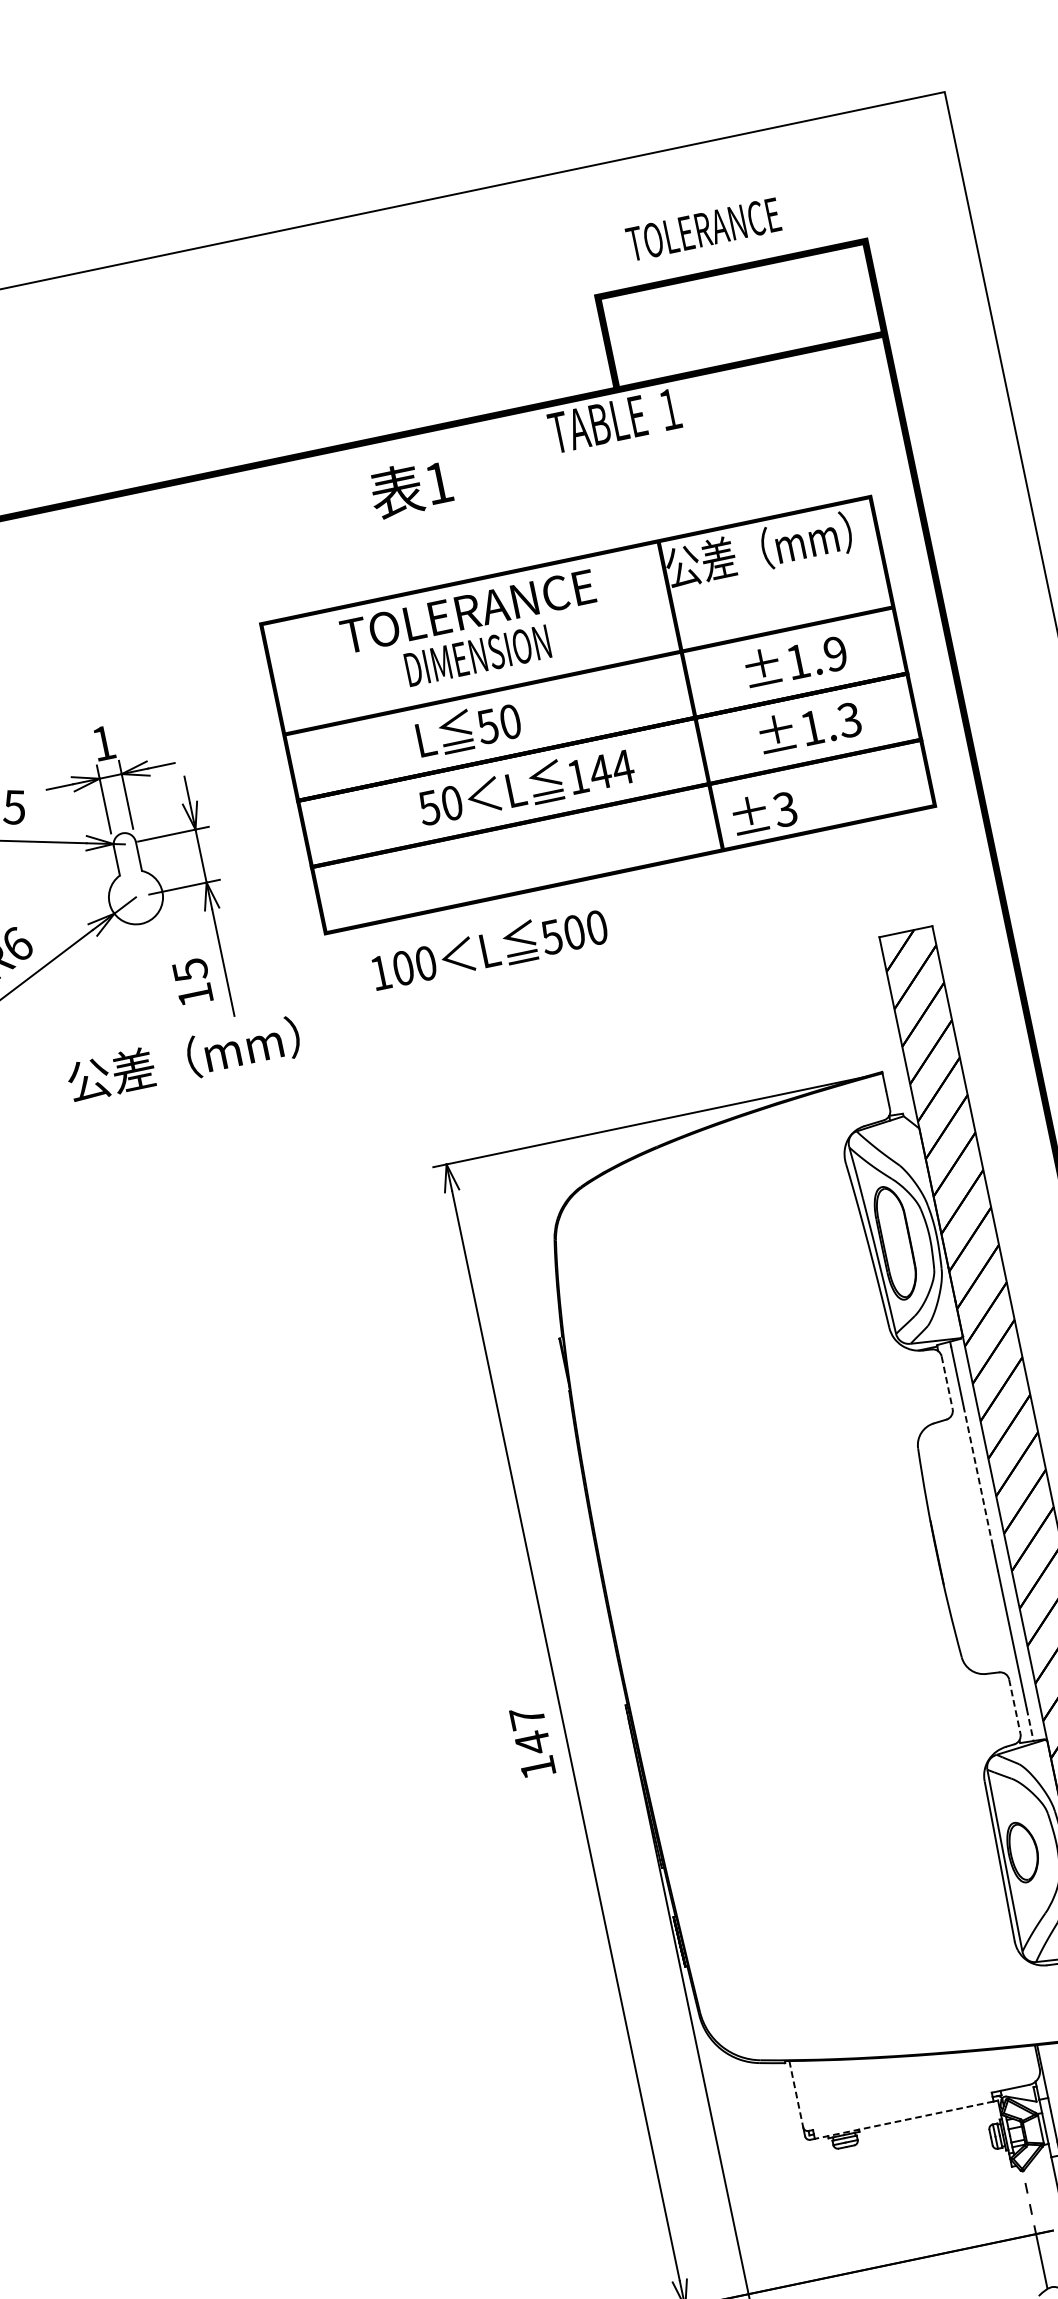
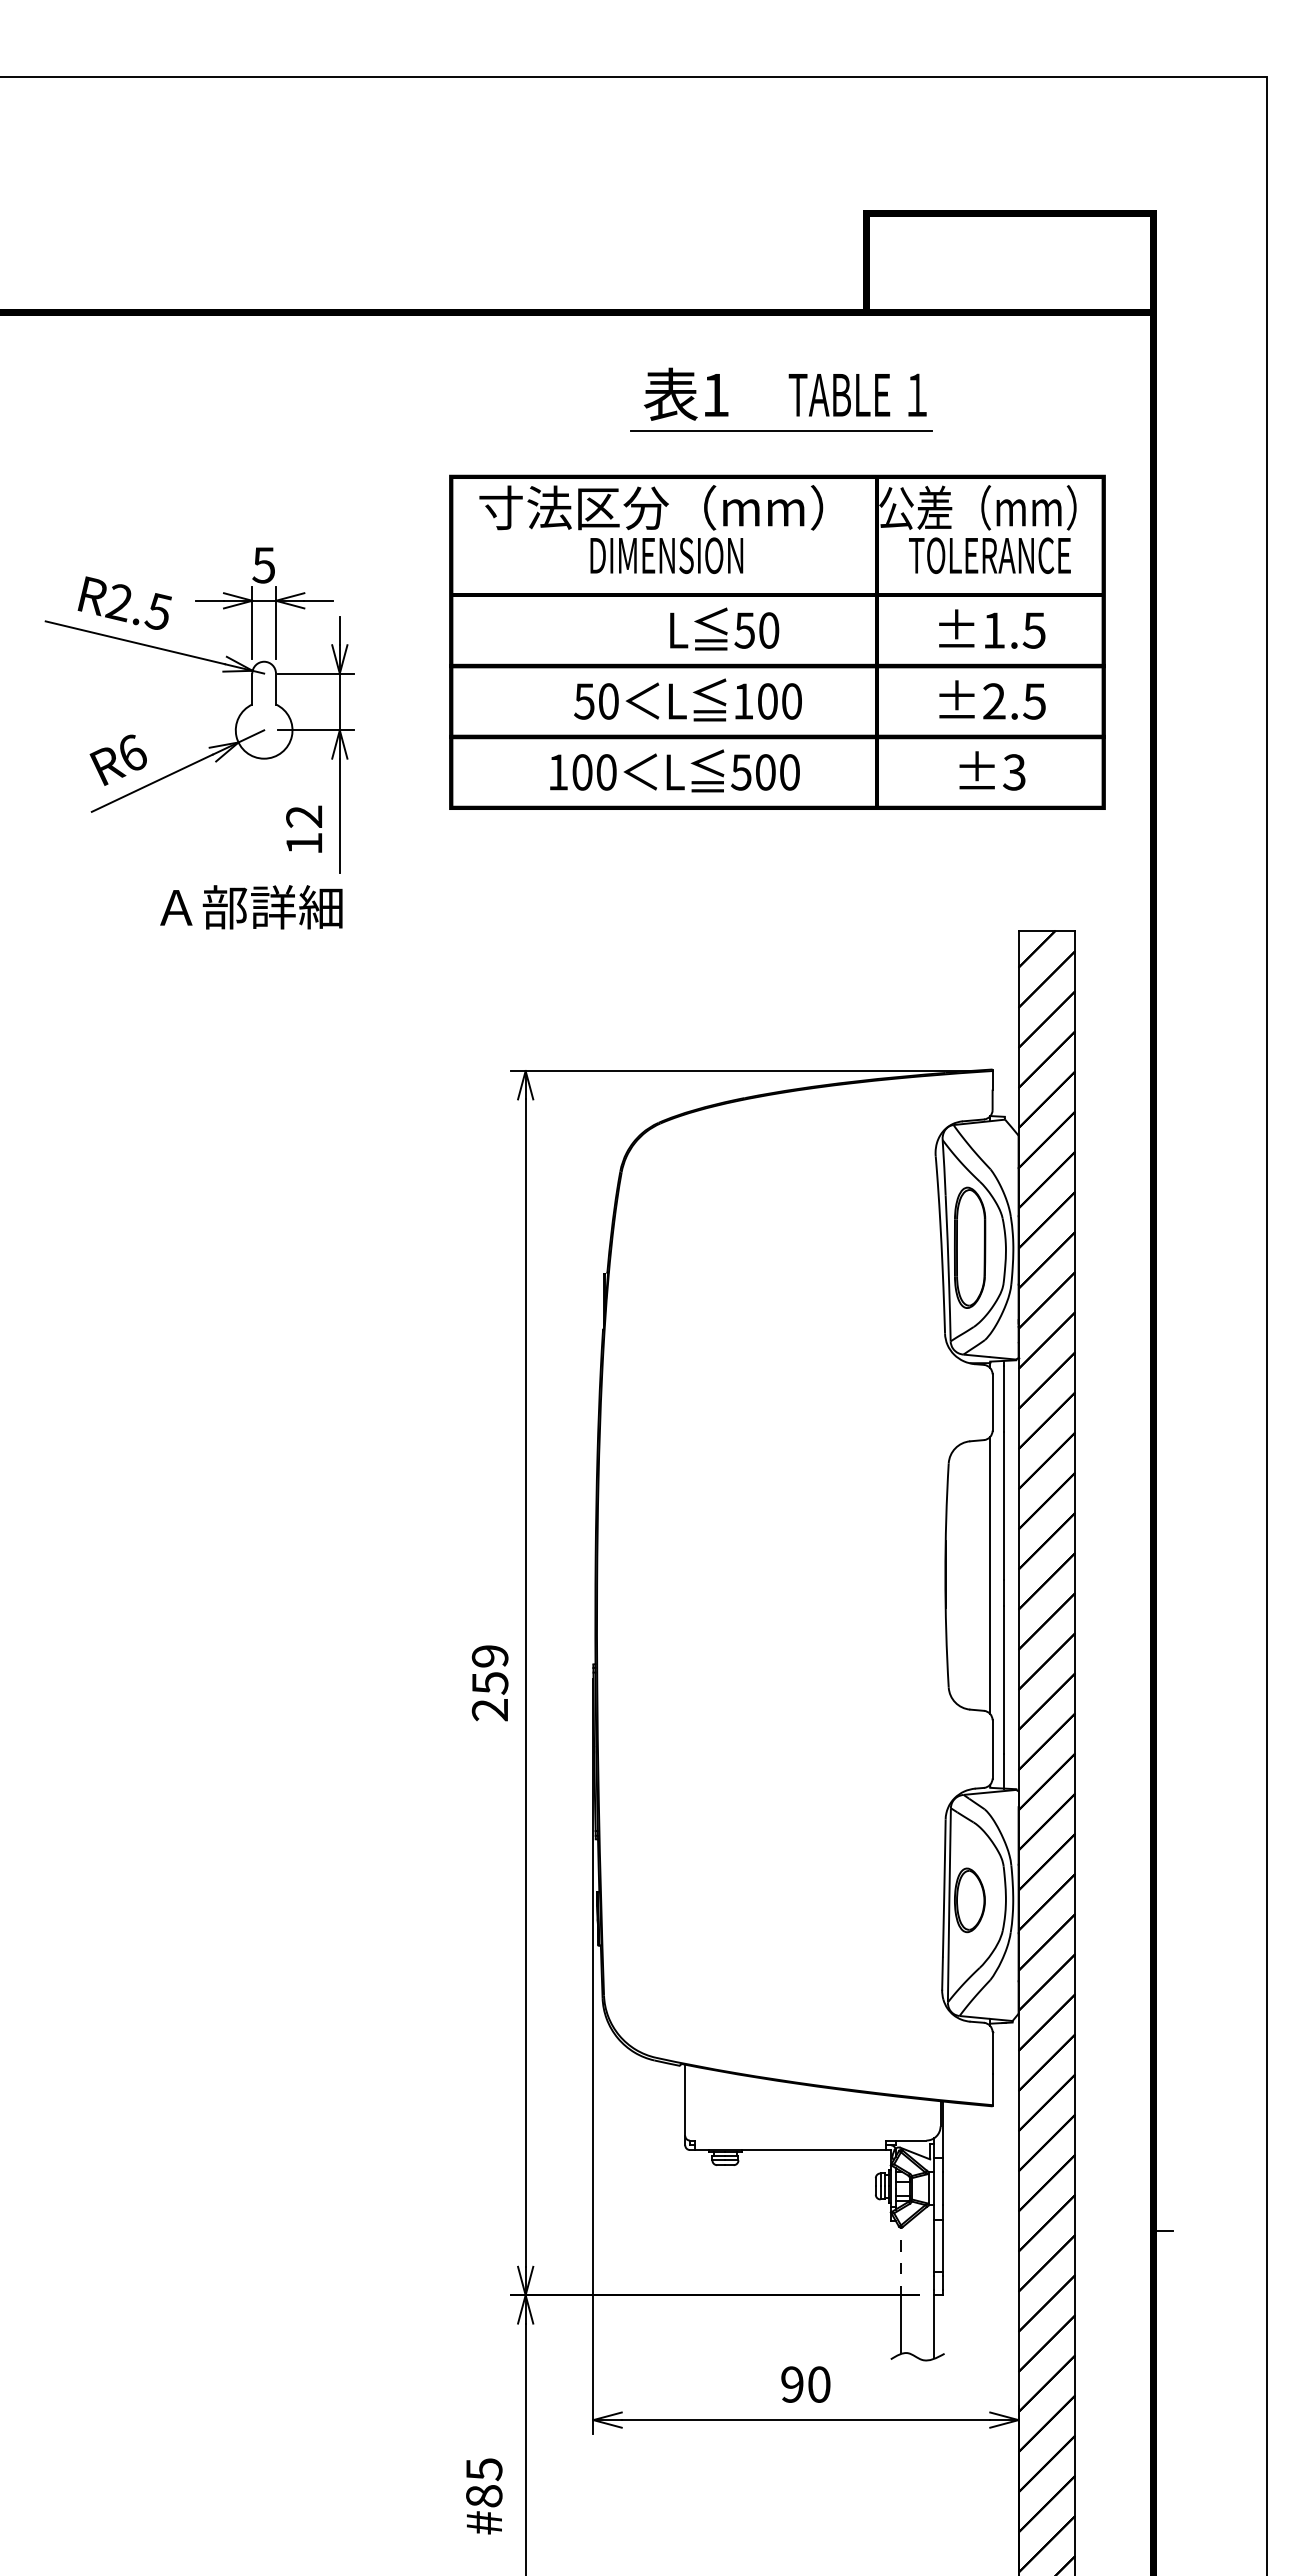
text: (703, 229) -> (989, 555), moved
text: (614, 420) -> (857, 394), moved
text: (410, 487) -> (685, 393), moved
line: (560, 516) -> (781, 430), added
text: (454, 613) -> (651, 507), TOLERANCE -> 寸法区分（mm）
text: (834, 654) -> (1033, 630), ±1.9 -> ±1.5
text: (830, 724) -> (1014, 701), ±1.3 -> ±2.5
text: (468, 728) -> (724, 628), moved
text: (103, 743) -> (263, 565), 1 -> 5
text: (611, 769) -> (779, 701), 144 -> 100
text: (764, 812) -> (992, 770), moved
text: (488, 948) -> (674, 770), moved
text: (190, 969) -> (304, 816), 15 -> 12
text: (183, 1059) -> (278, 907), 公差（mm） -> Ａ部詳細
line: (947, 1383) -> (992, 1403), dashed -> solid
line: (978, 1476) -> (1004, 1505), dashed -> solid
line: (978, 1544) -> (990, 1575), added
line: (1014, 1706) -> (992, 1749), dashed -> solid
line: (1030, 1725) -> (1004, 1771), dashed -> solid
text: (532, 1743) -> (489, 1683), 147 -> 259
line: (796, 2094) -> (685, 2100), dashed -> solid
line: (904, 2120) -> (790, 2150), dashed -> solid

